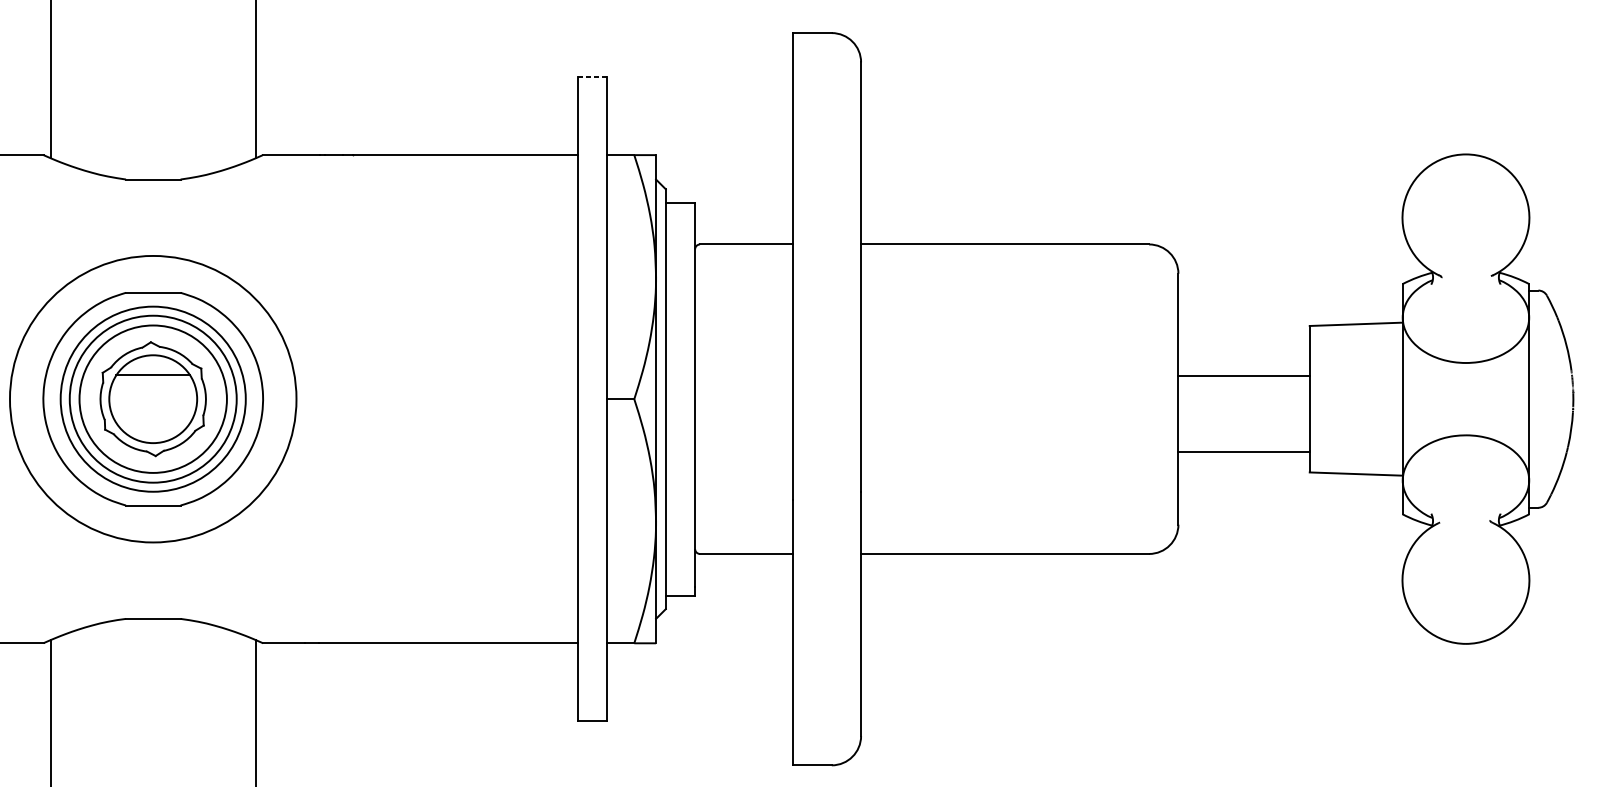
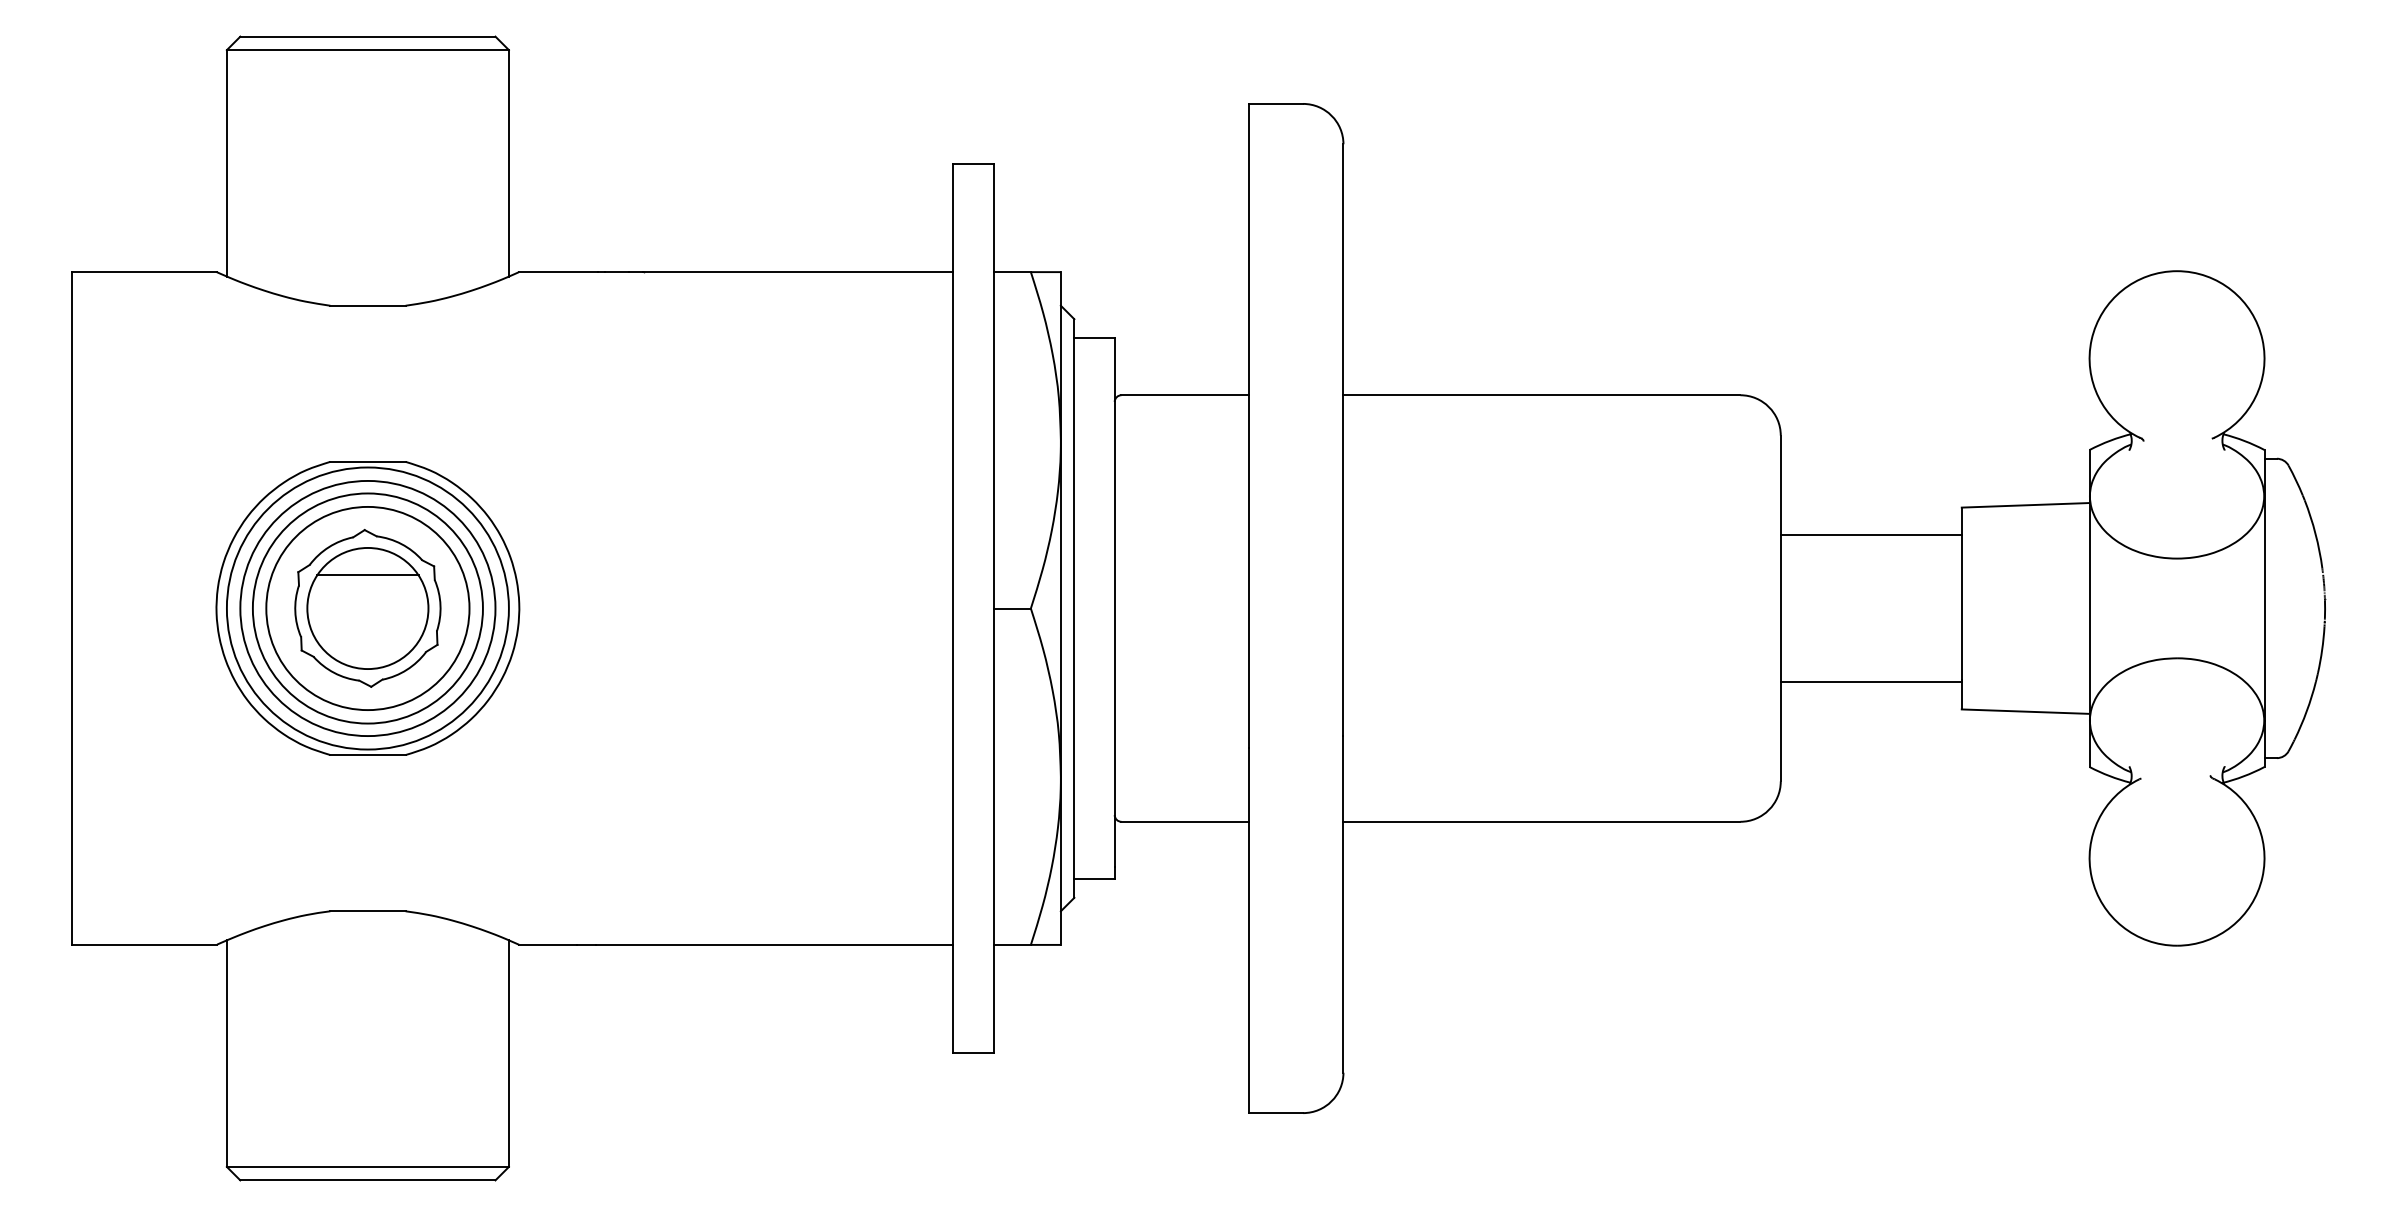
line: (592, 77) -> (973, 164), dashed -> solid
line: (1243, 376) -> (1870, 535), moved
circle: (152, 399) -> (367, 608), size x0.71

